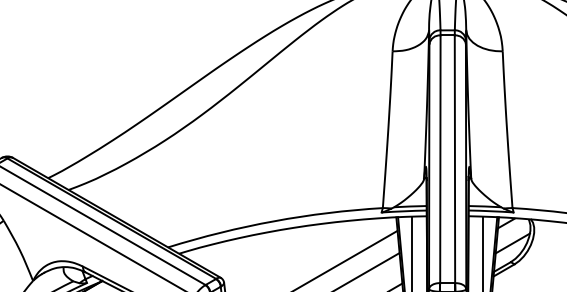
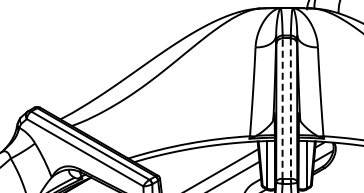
line: (440, 159) -> (282, 108), solid -> dashed
line: (454, 160) -> (290, 109), solid -> dashed

